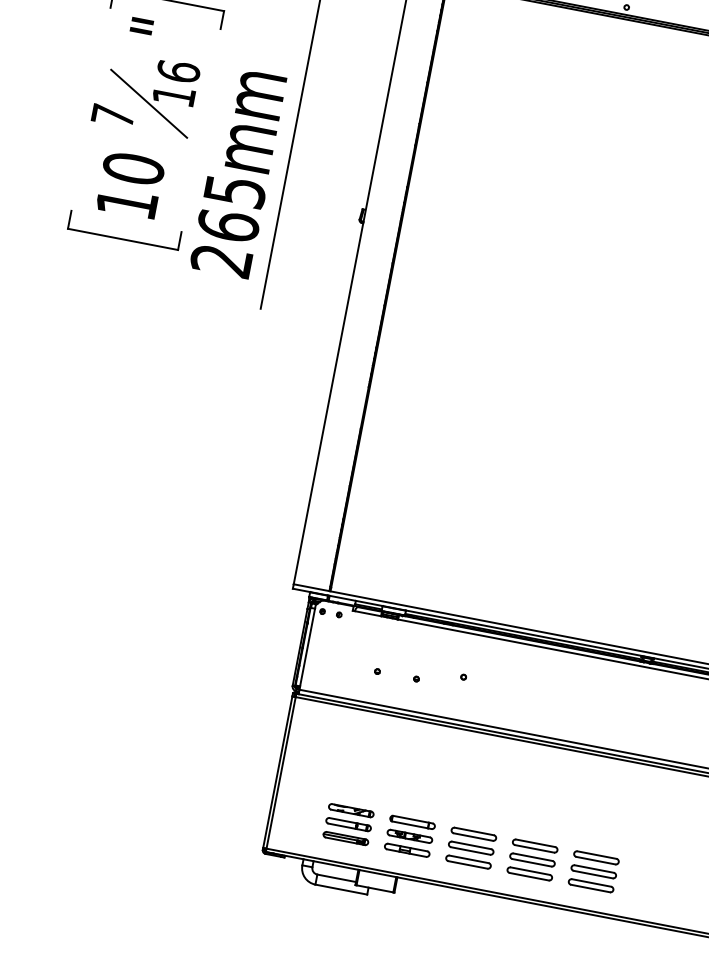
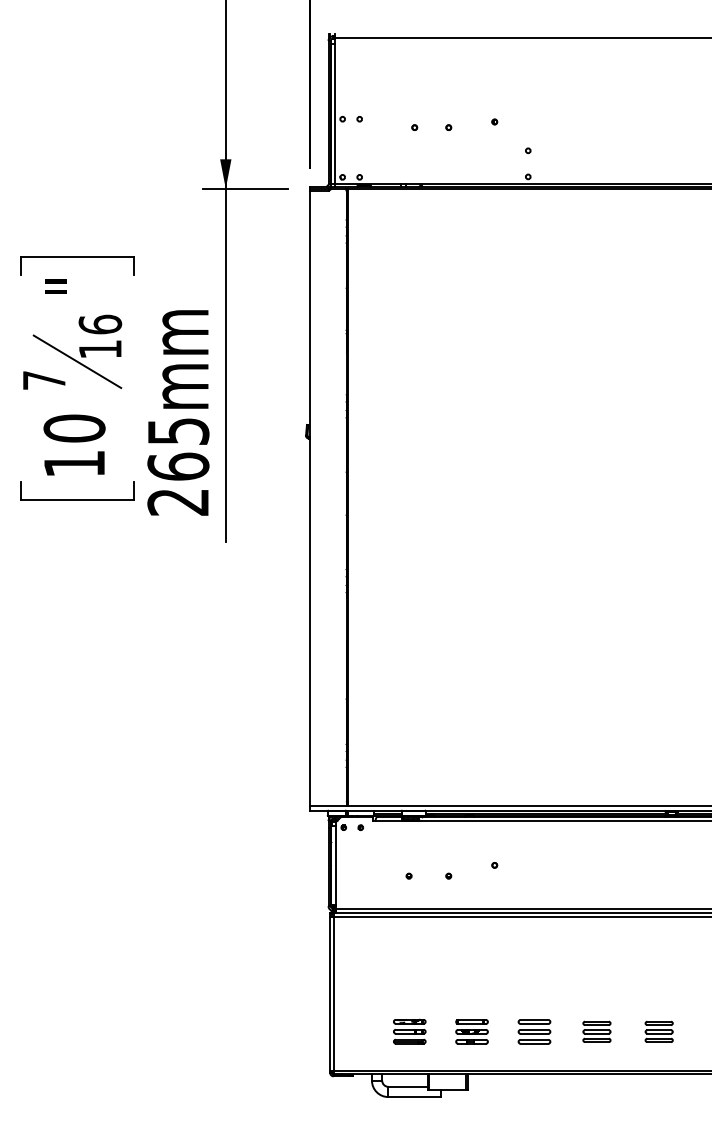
part: (348, 824) -> (409, 1031), size x0.7
part: (409, 835) -> (471, 1031), size x0.7
part: (471, 847) -> (534, 1031), size x0.7
part: (532, 859) -> (596, 1031), size x0.6
part: (593, 871) -> (658, 1031), size x0.6

